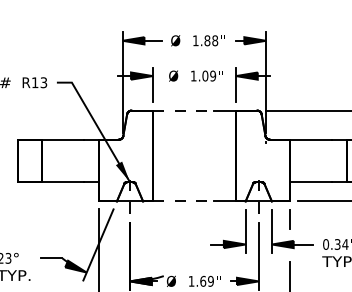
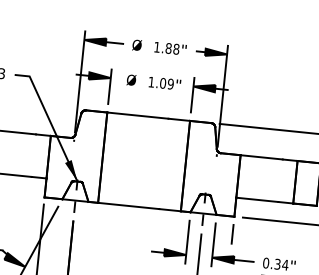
line: (183, 110) -> (137, 115), dashed -> solid
line: (183, 201) -> (128, 205), dashed -> solid

